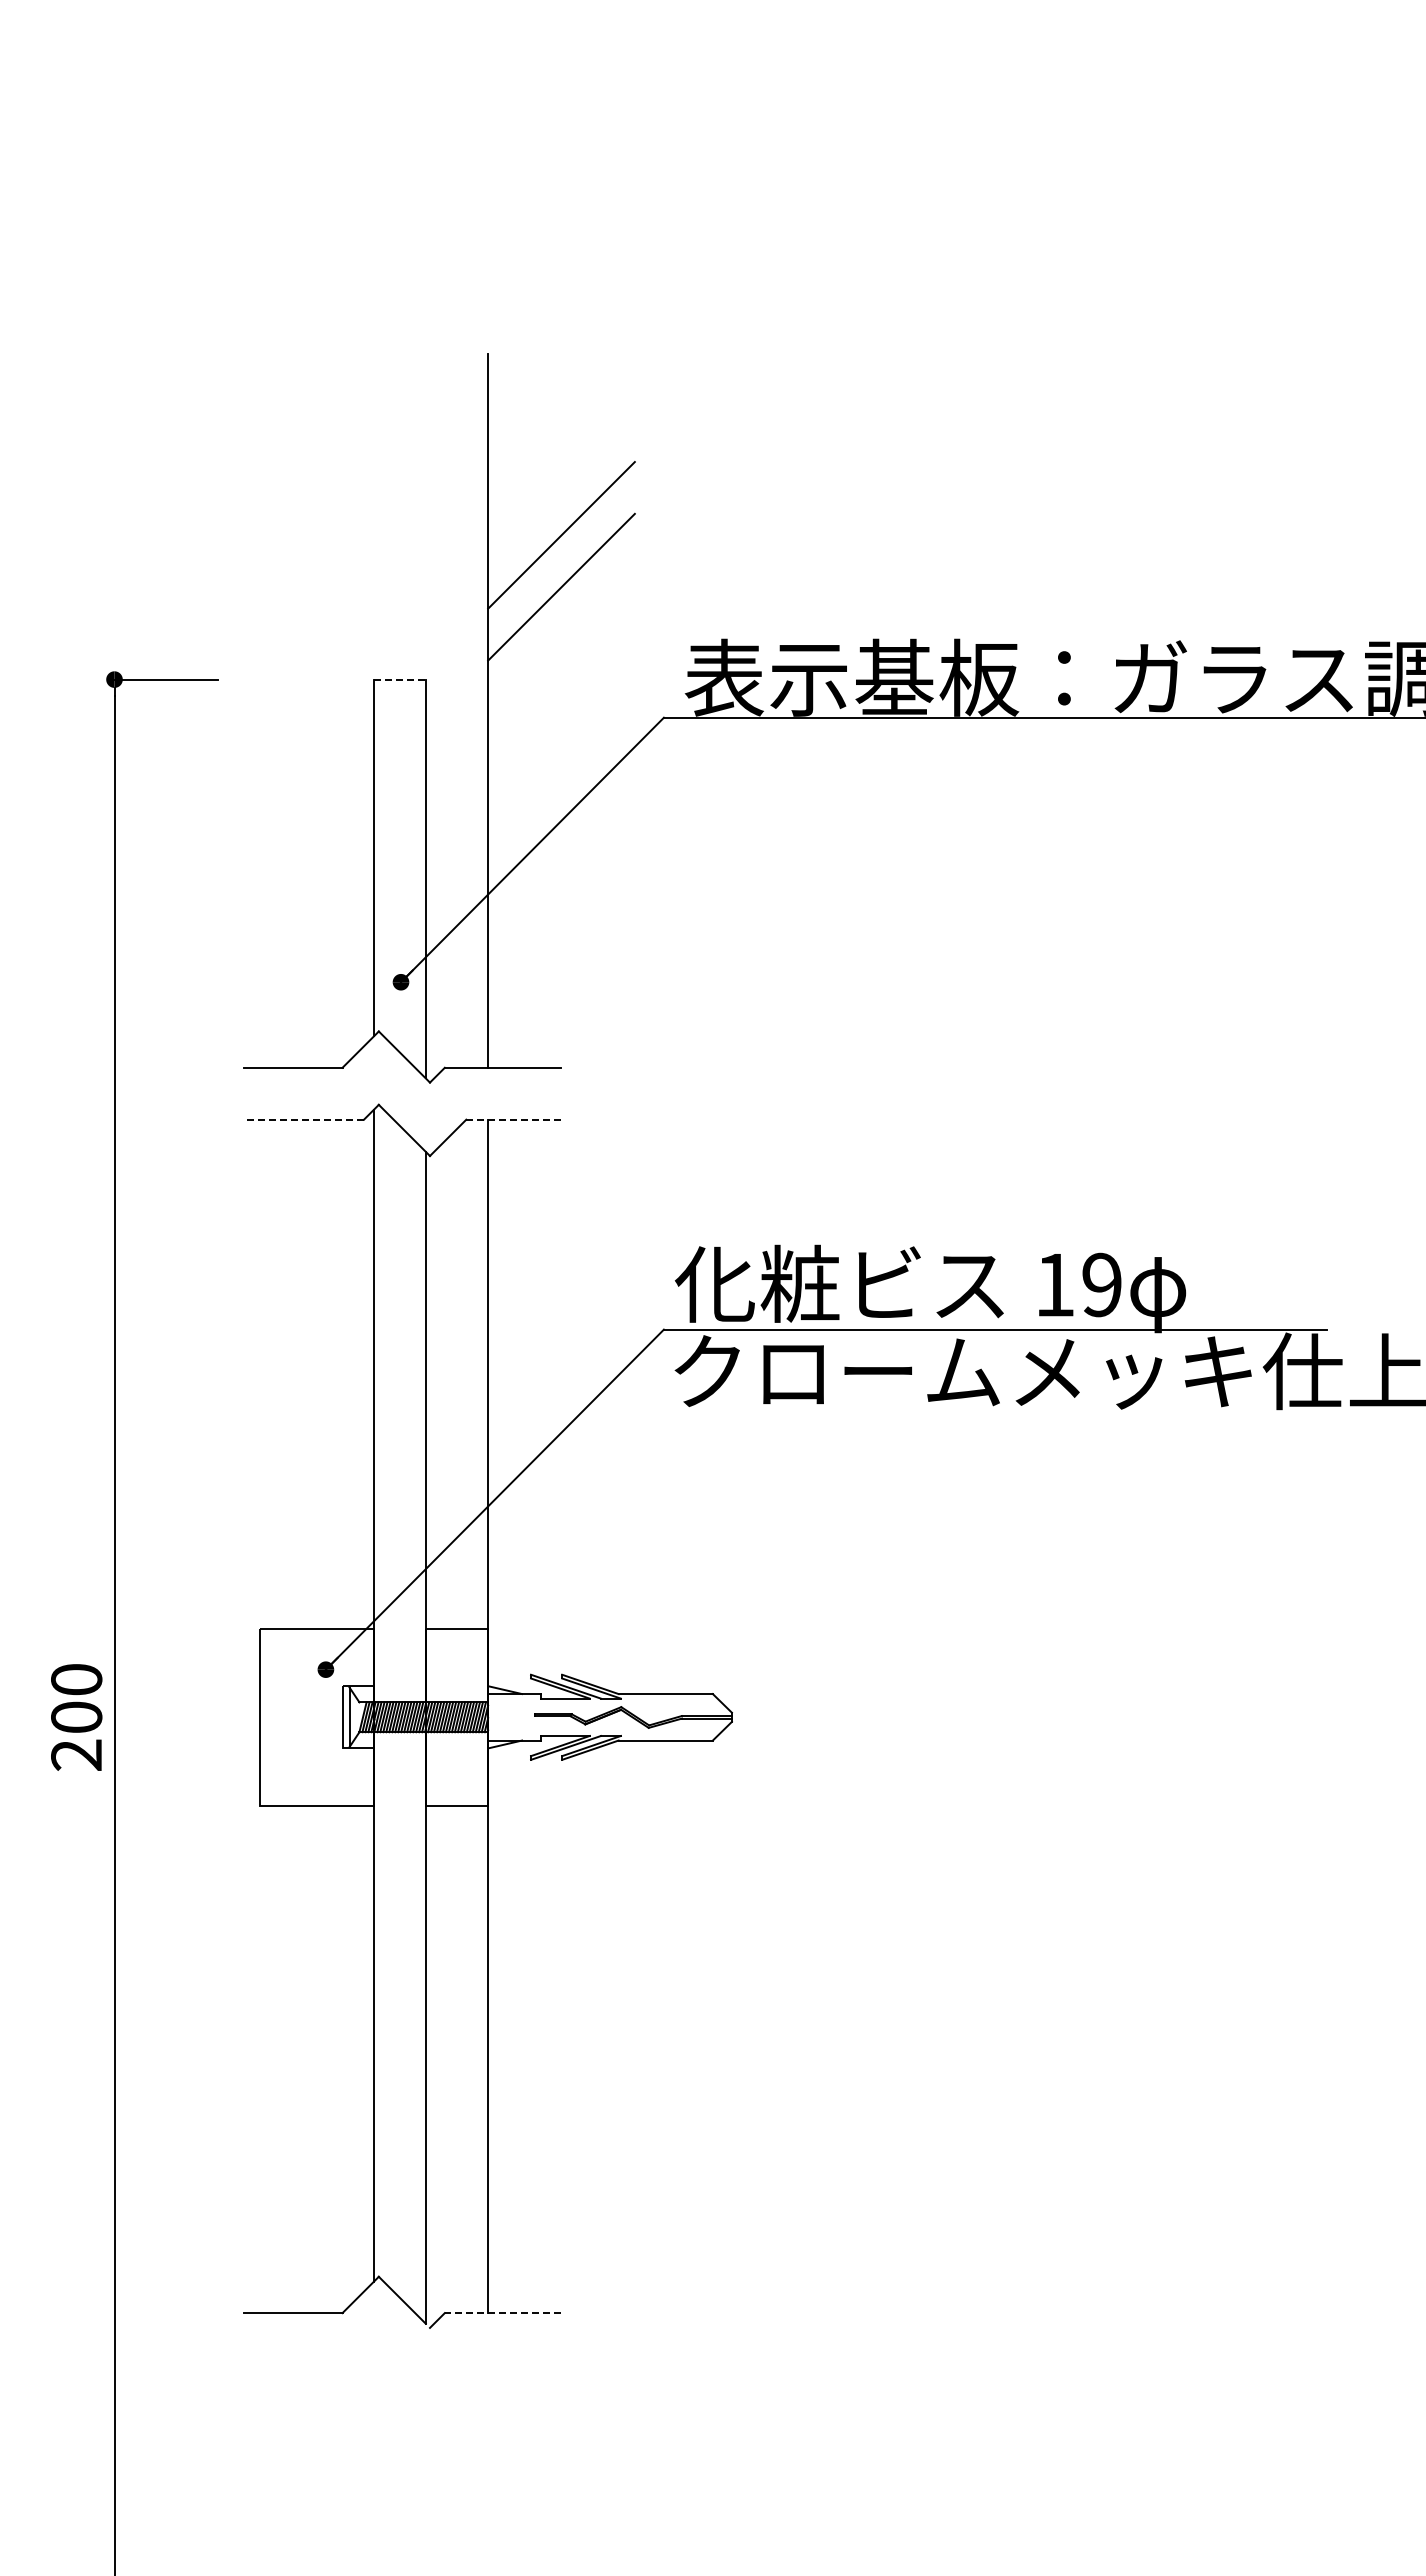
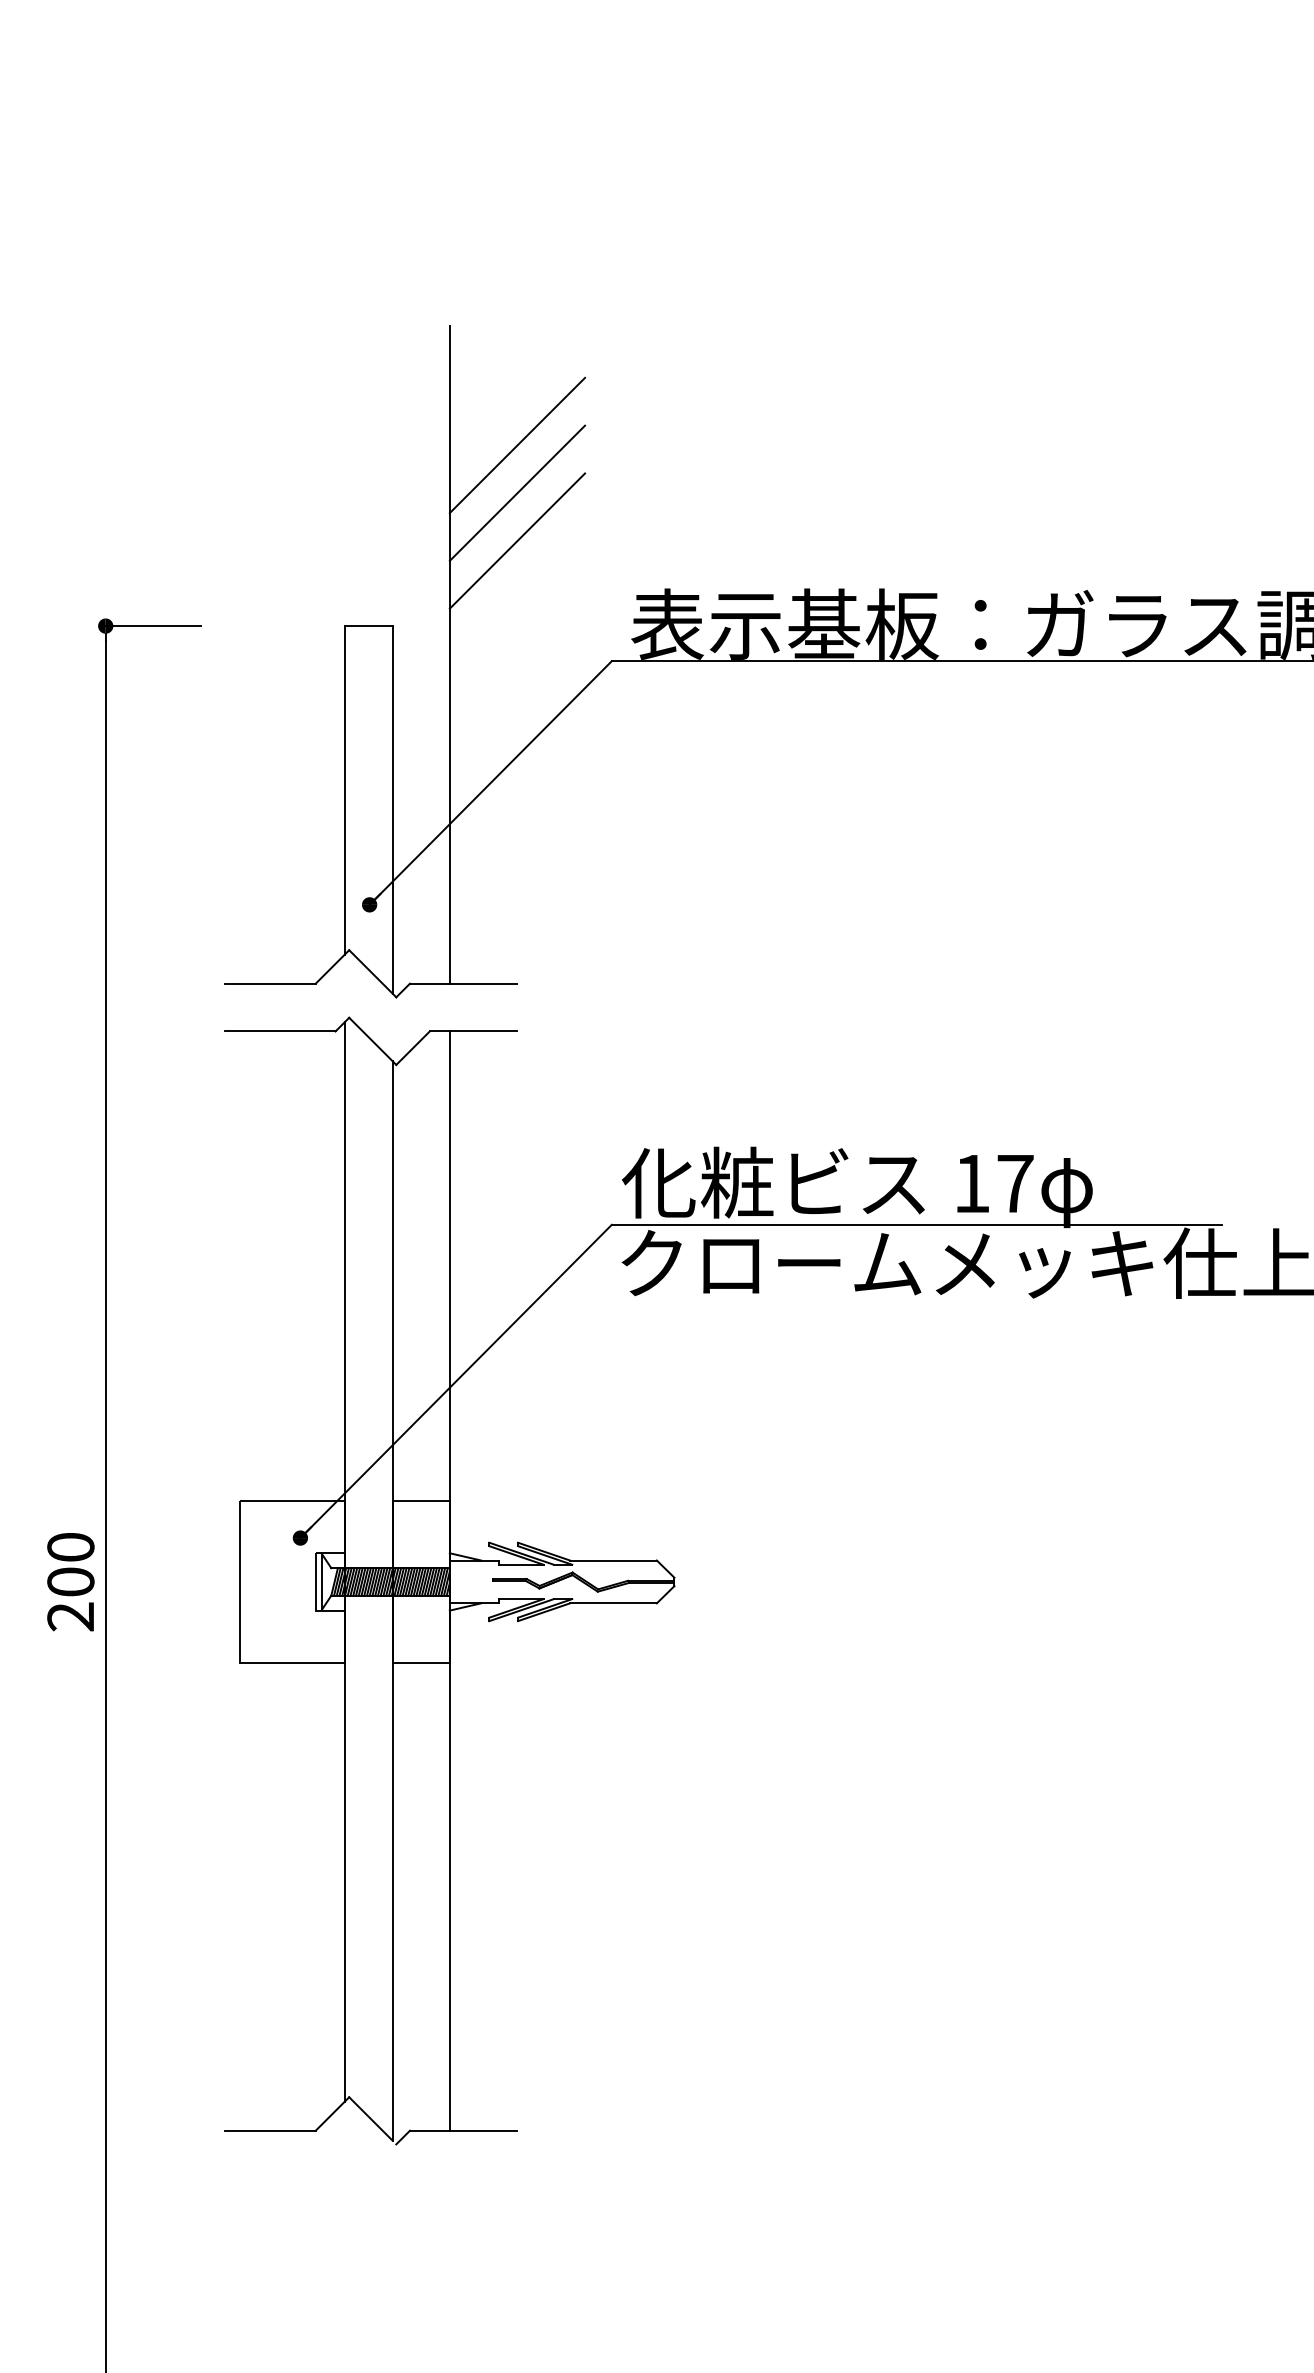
line: (561, 483) -> (517, 445), added
line: (399, 679) -> (368, 626), dashed -> solid
line: (304, 1119) -> (280, 1031), dashed -> solid
line: (513, 1119) -> (473, 1031), dashed -> solid
text: (1101, 1284) -> (1014, 1183), 19 -> 17
line: (502, 2313) -> (463, 2131), dashed -> solid

